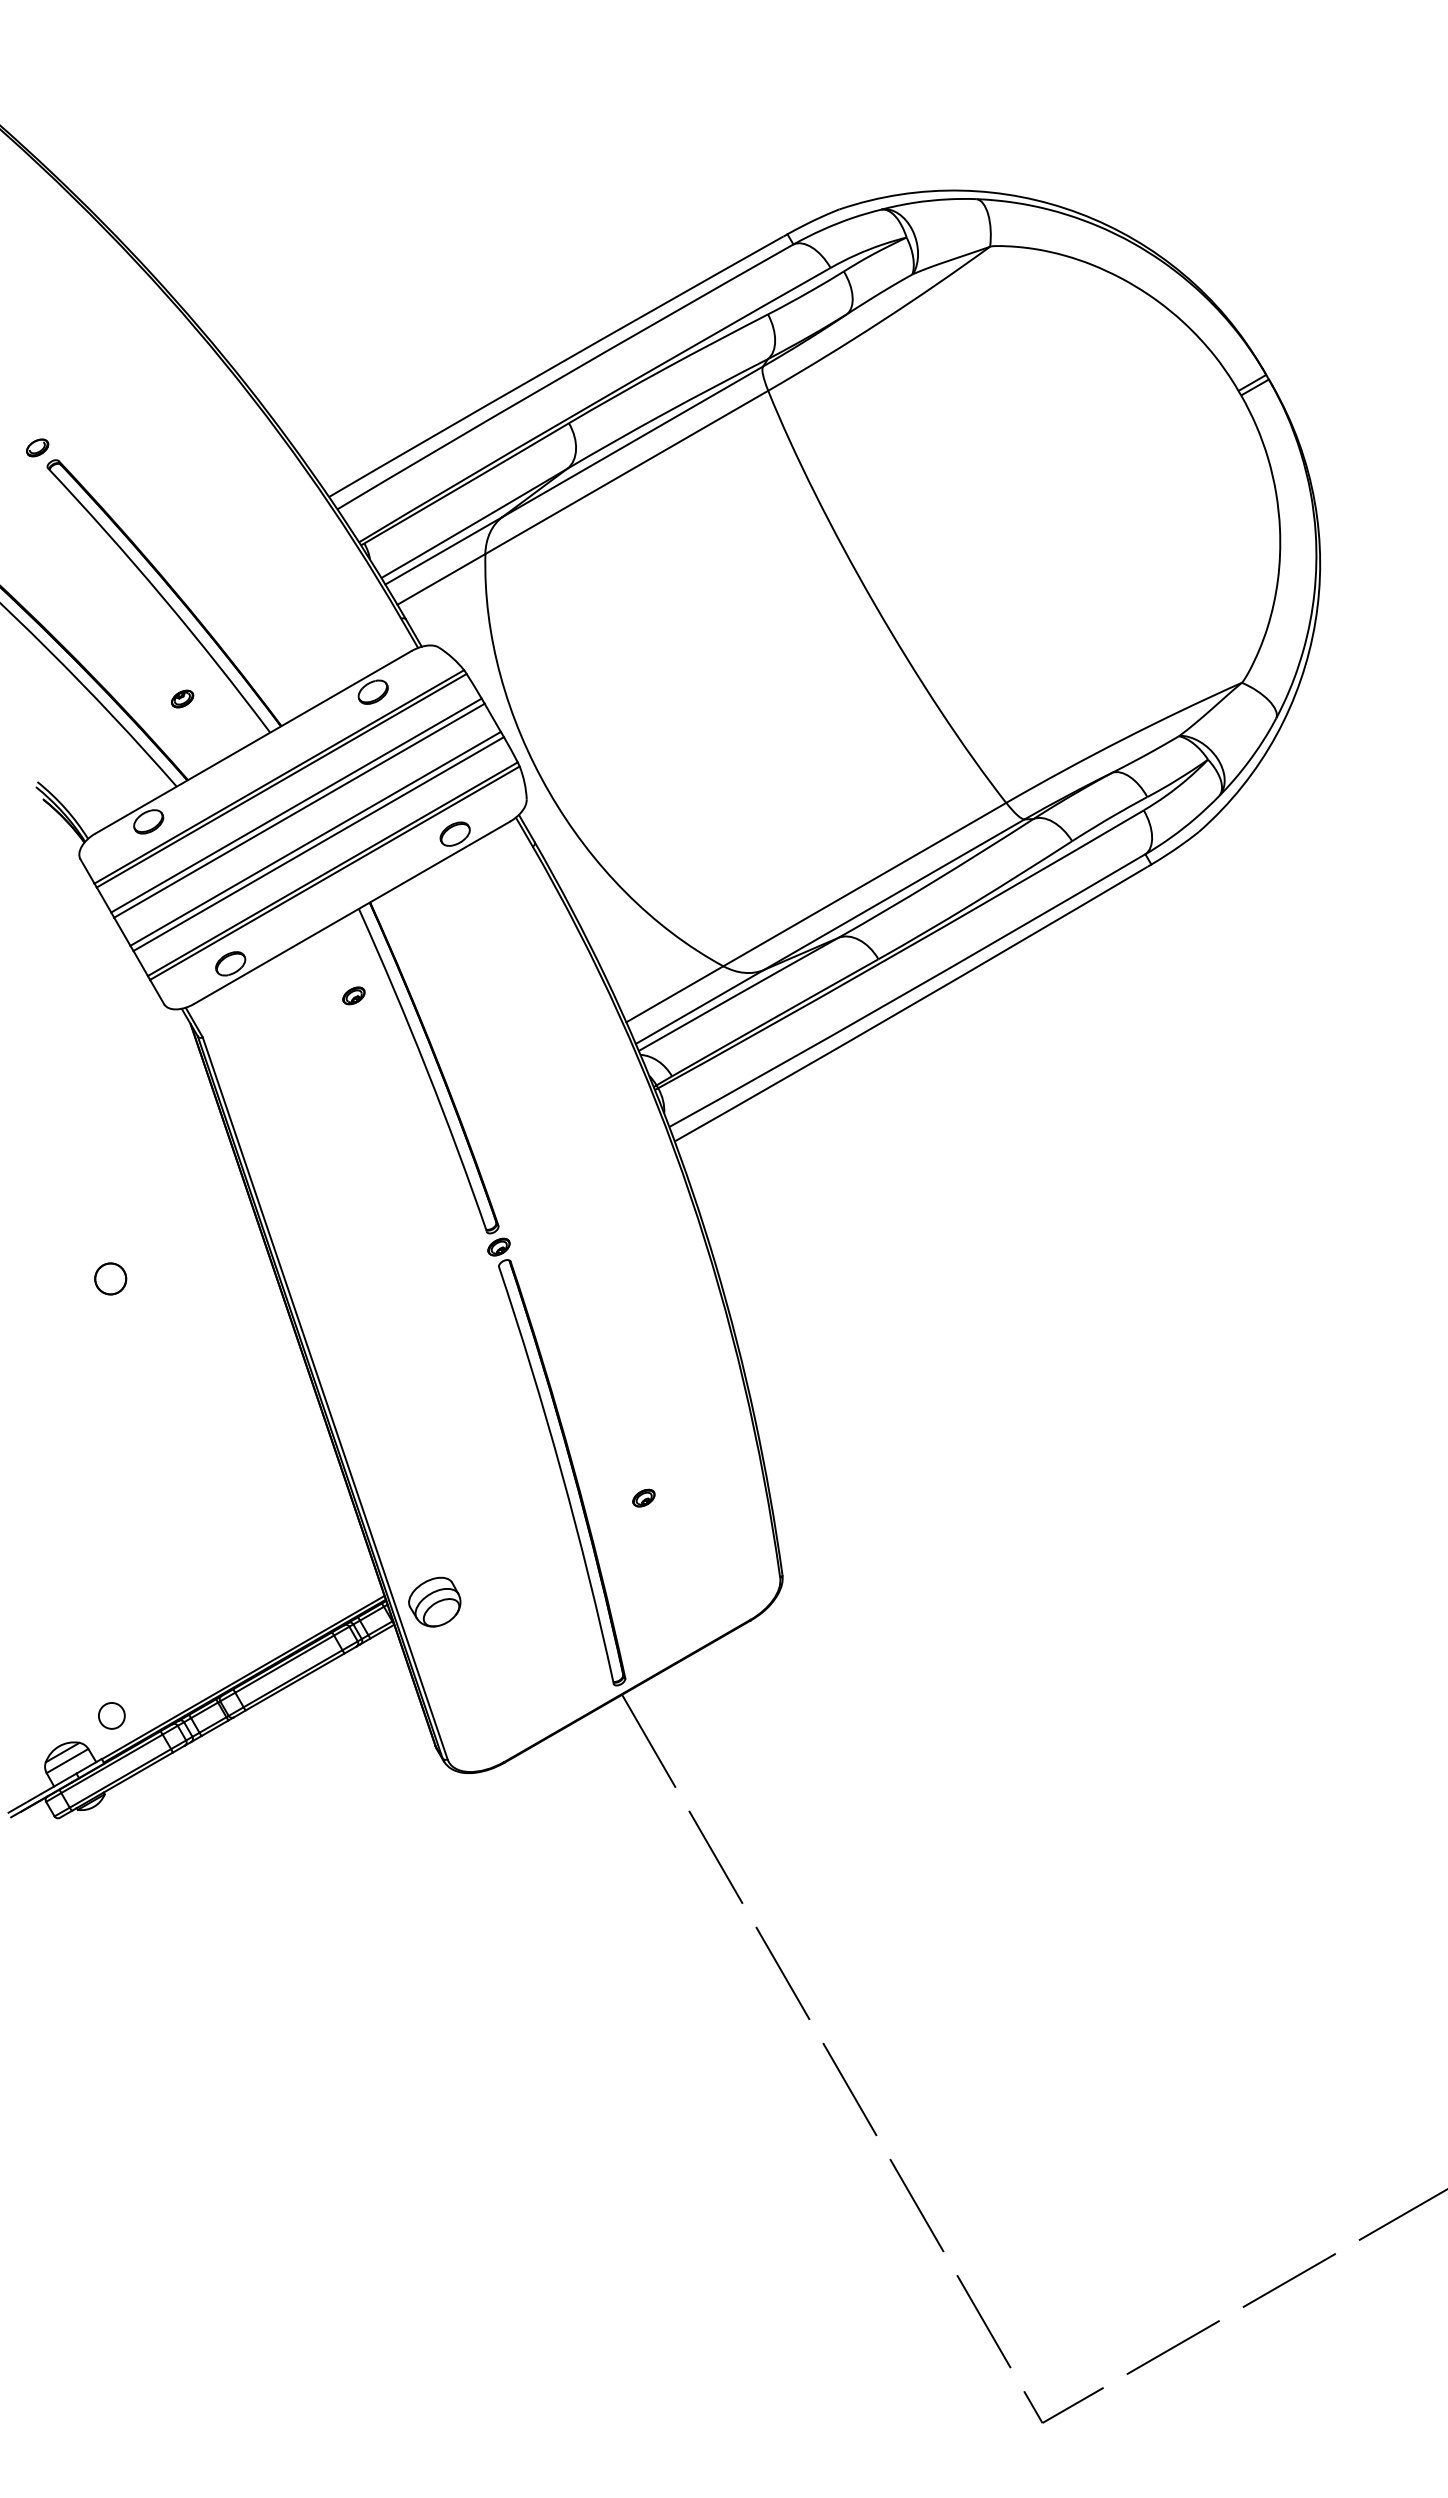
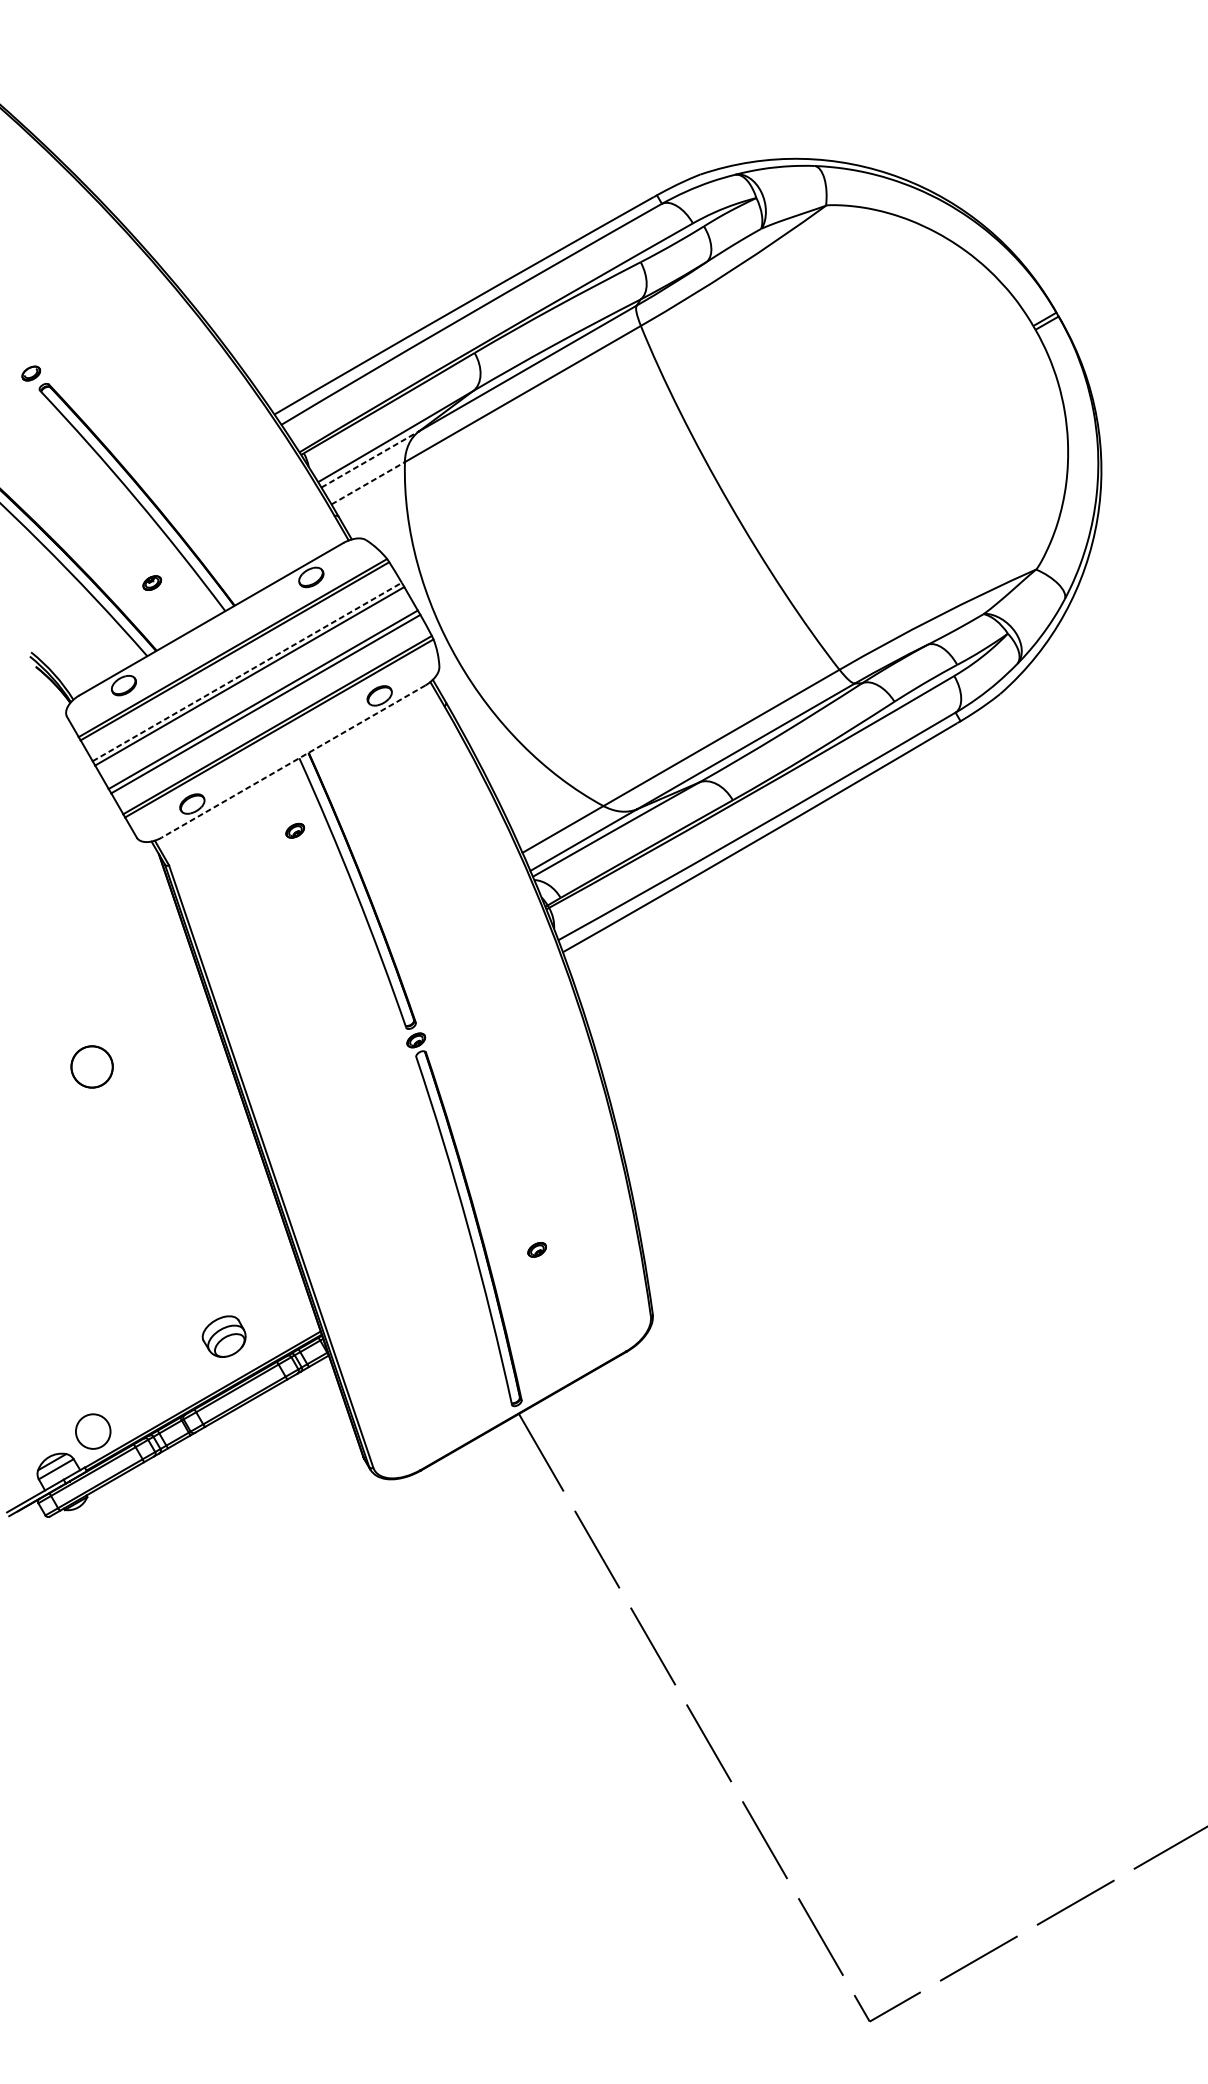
line: (444, 550) -> (370, 459), solid -> dashed
line: (441, 579) -> (368, 483), solid -> dashed
line: (296, 805) -> (247, 671), solid -> dashed
line: (351, 913) -> (293, 762), solid -> dashed
circle: (110, 1278) -> (92, 1066), size x1.6
part: (434, 1601) -> (223, 1336), moved
circle: (111, 1715) -> (92, 1431), size x1.6

